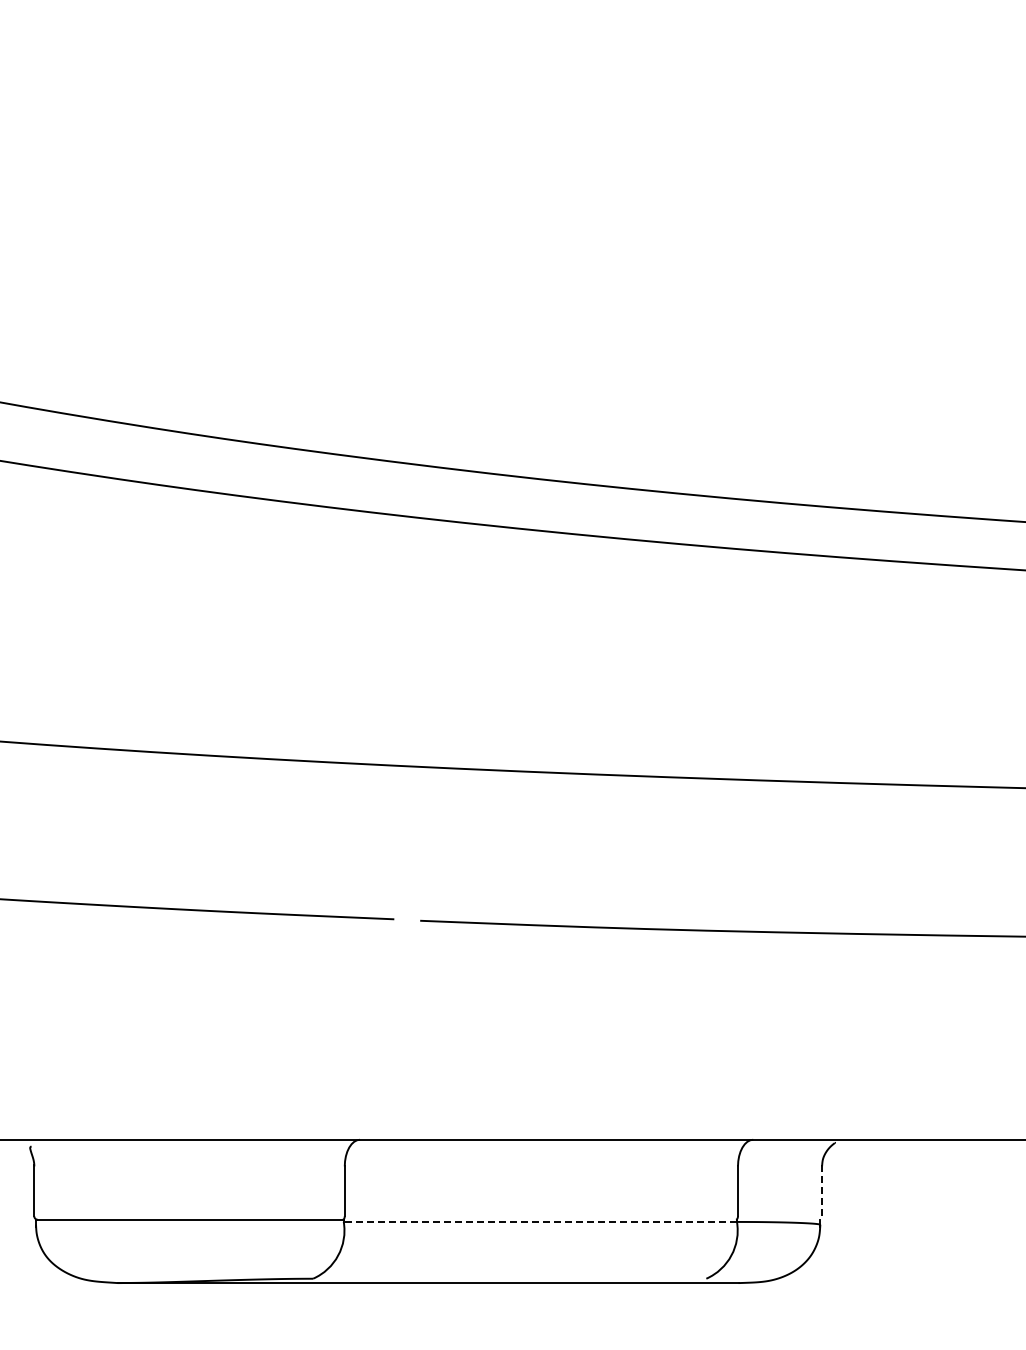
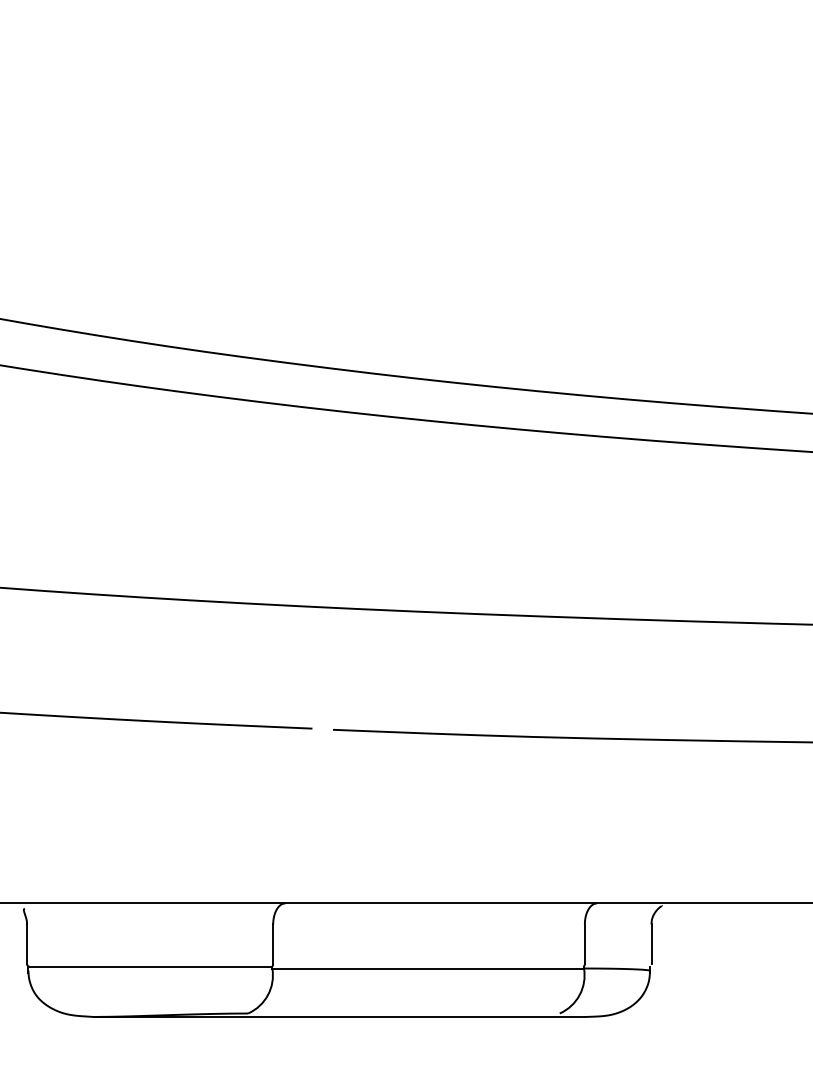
line: (822, 1190) -> (651, 943), dashed -> solid
line: (540, 1221) -> (428, 968), dashed -> solid

